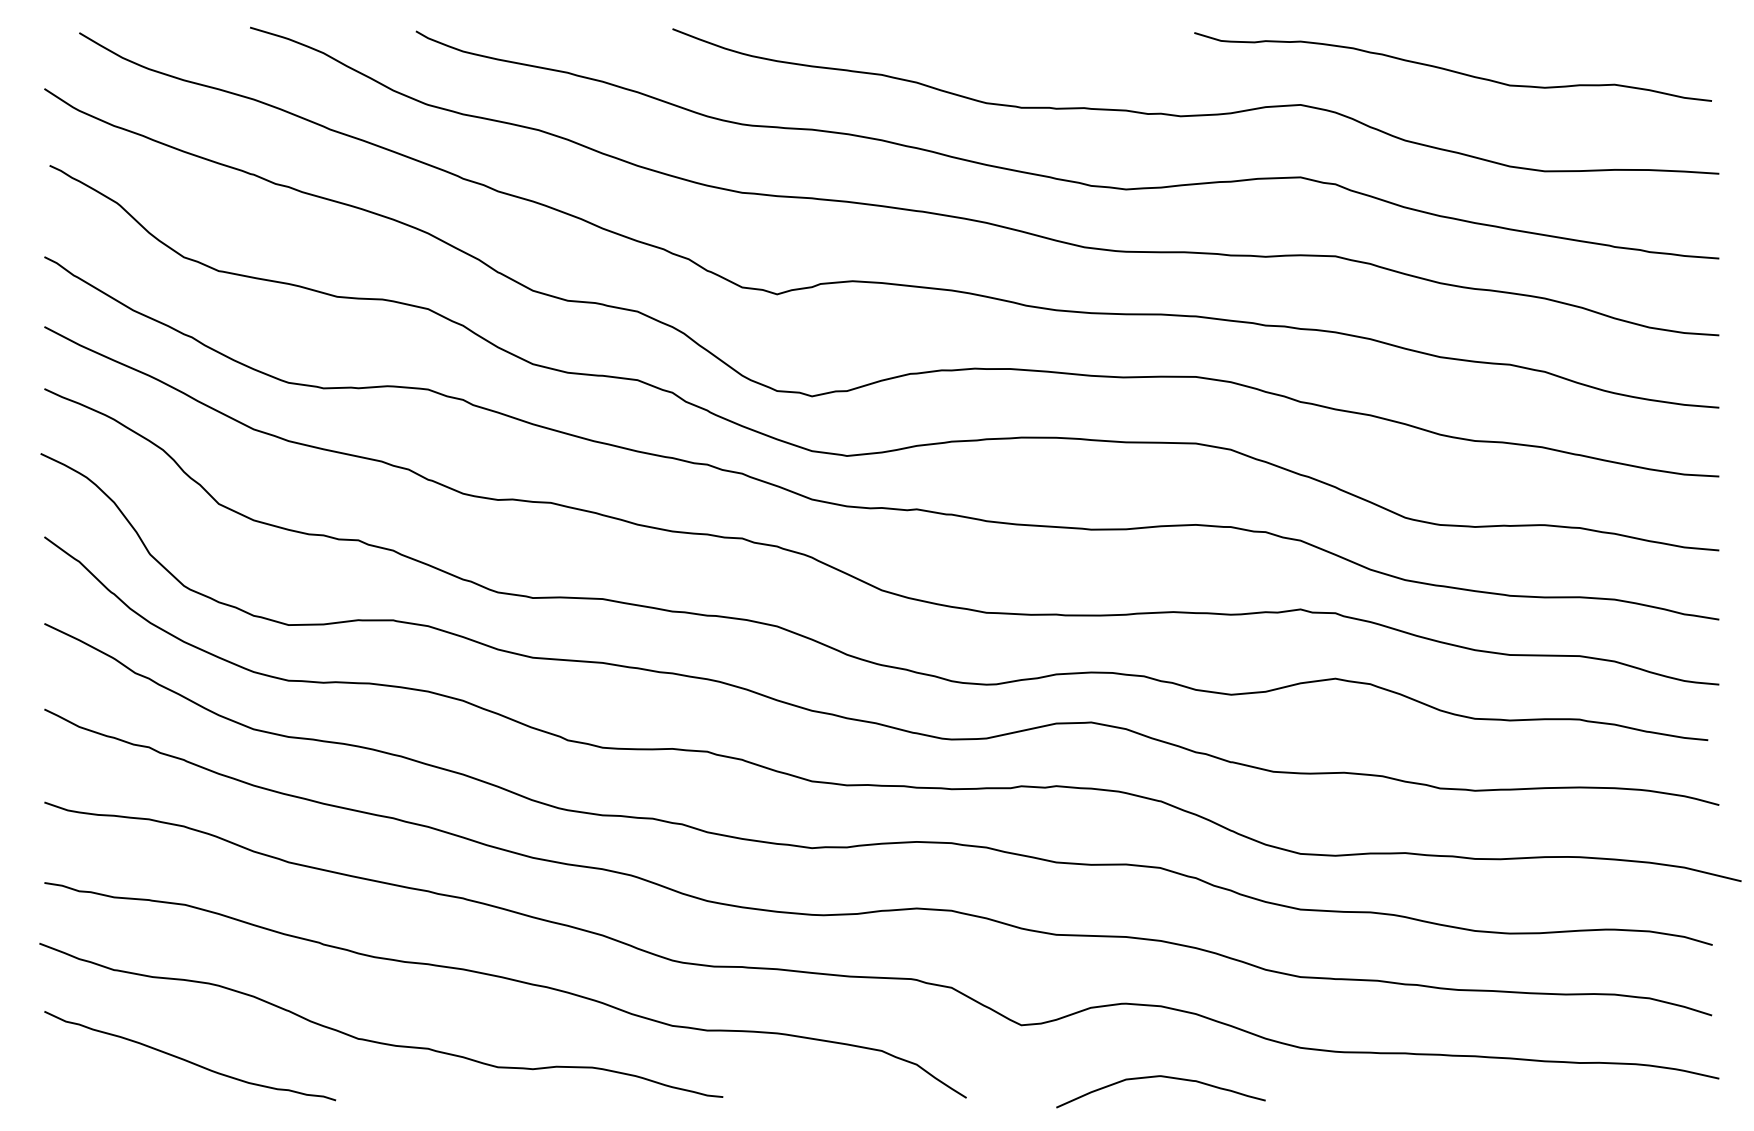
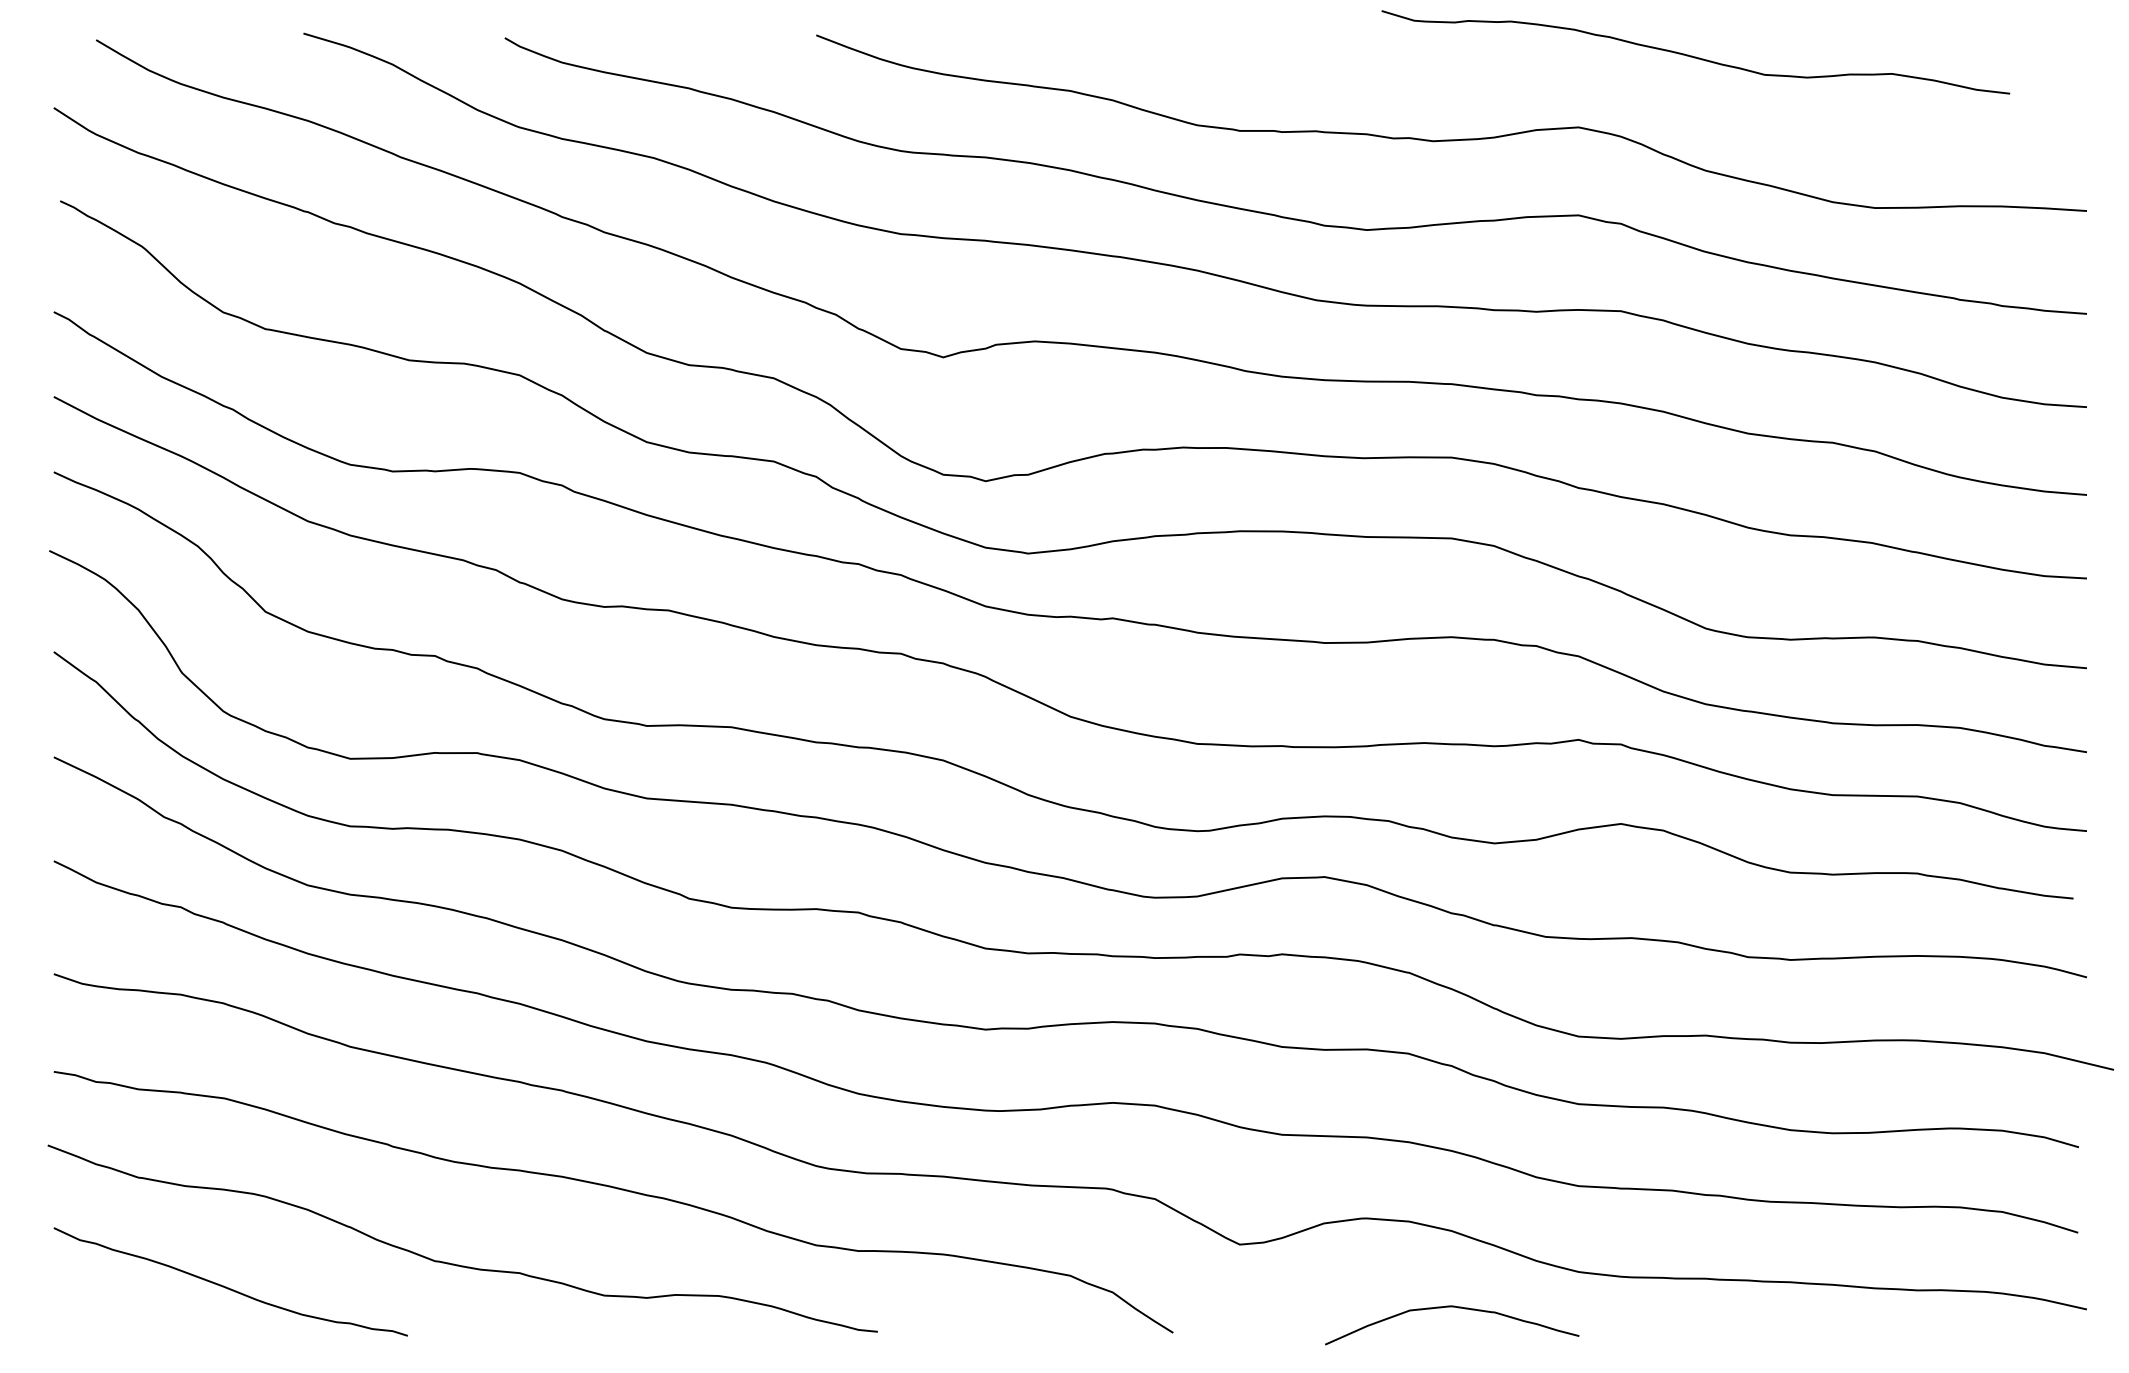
curve: (1452, 70) -> (1695, 56), moved
curve: (1161, 1077) -> (1452, 1307), moved

